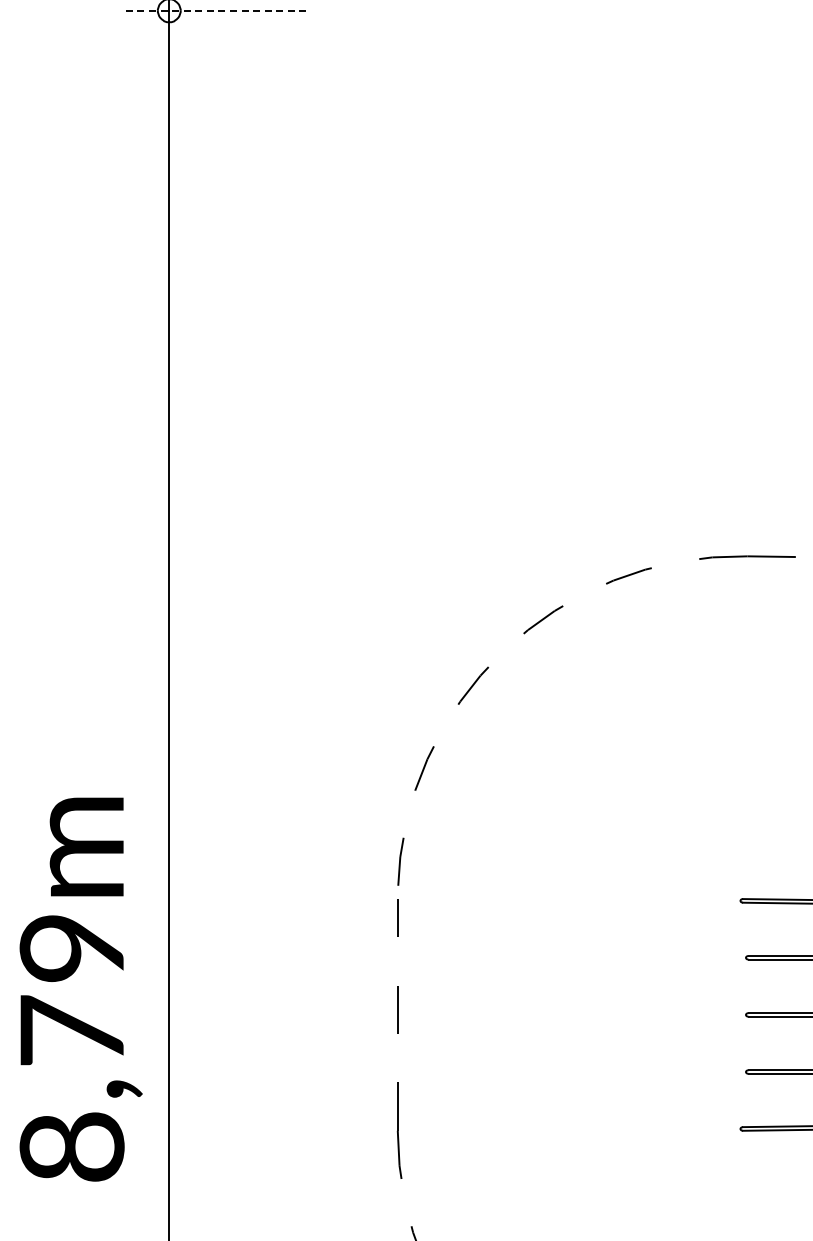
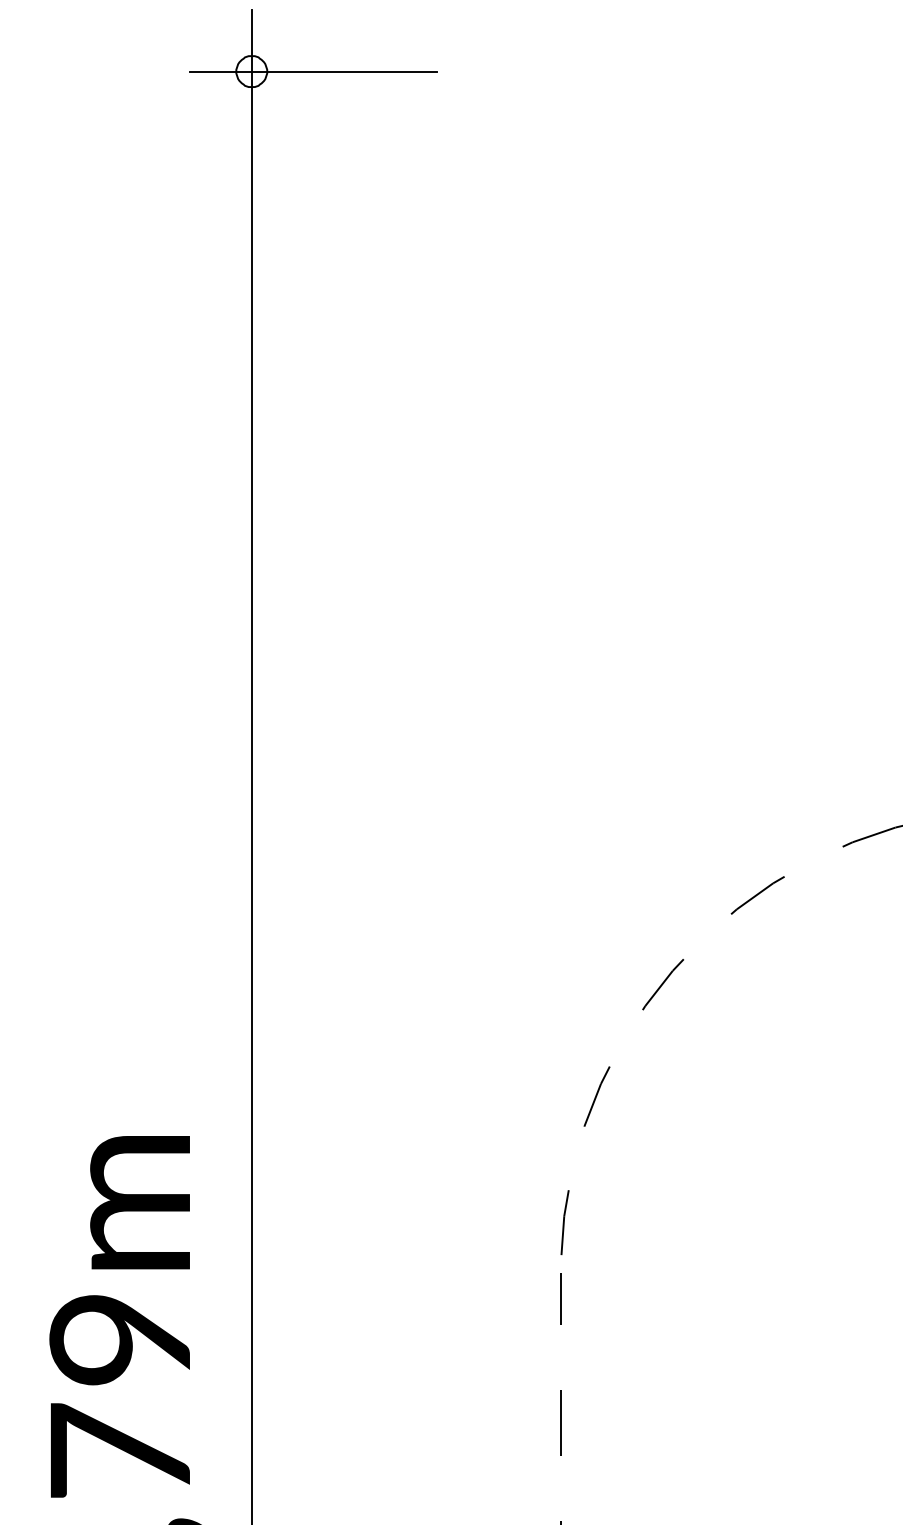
line: (214, 10) -> (312, 71), dashed -> solid

